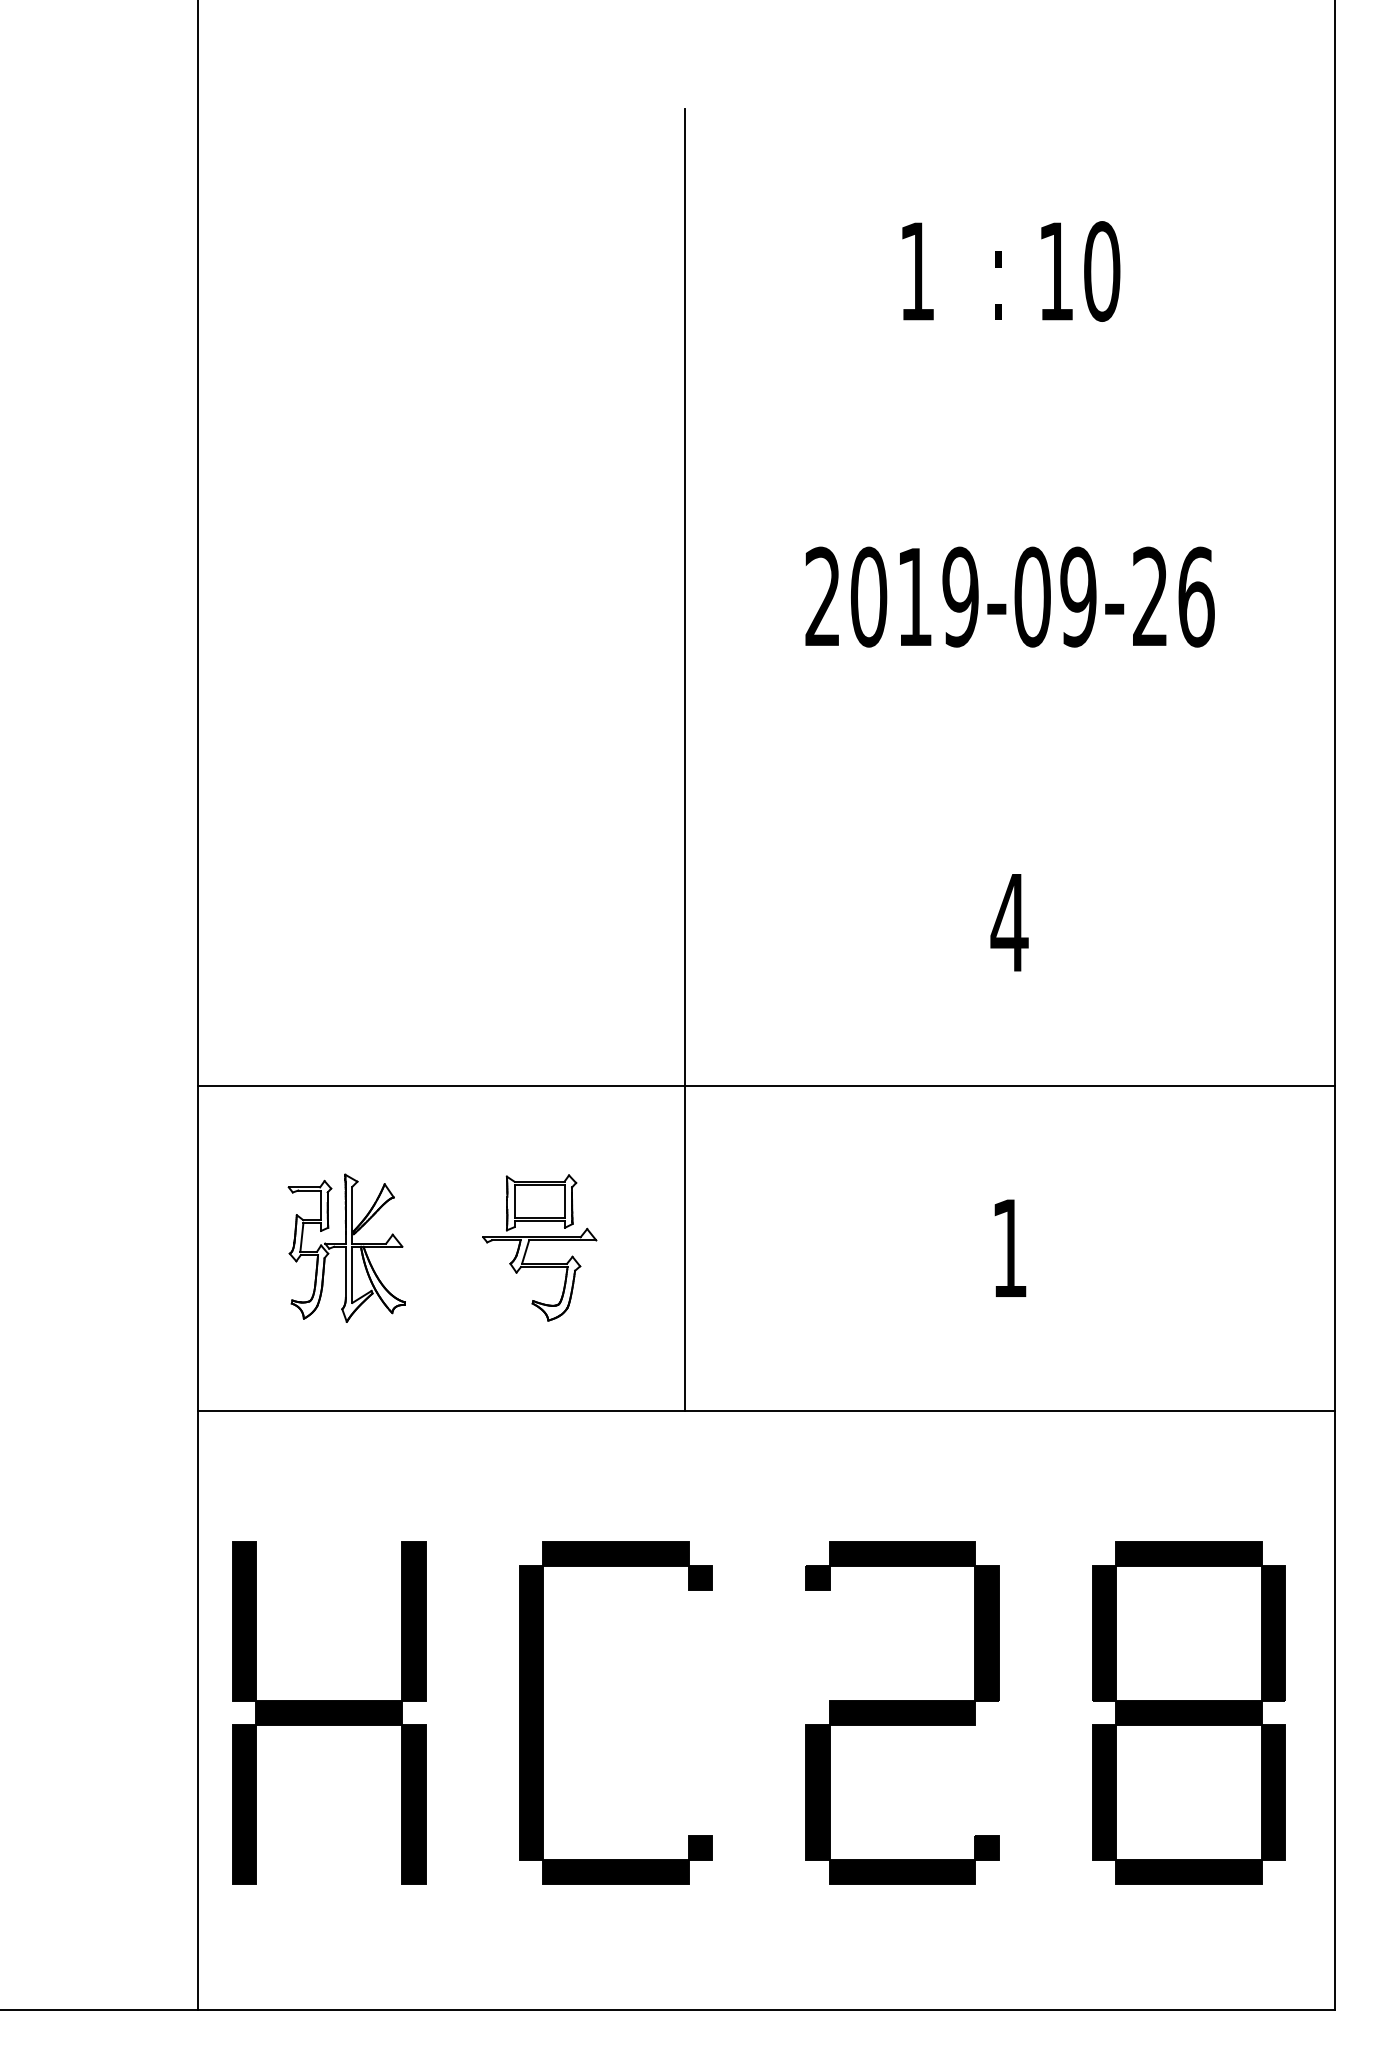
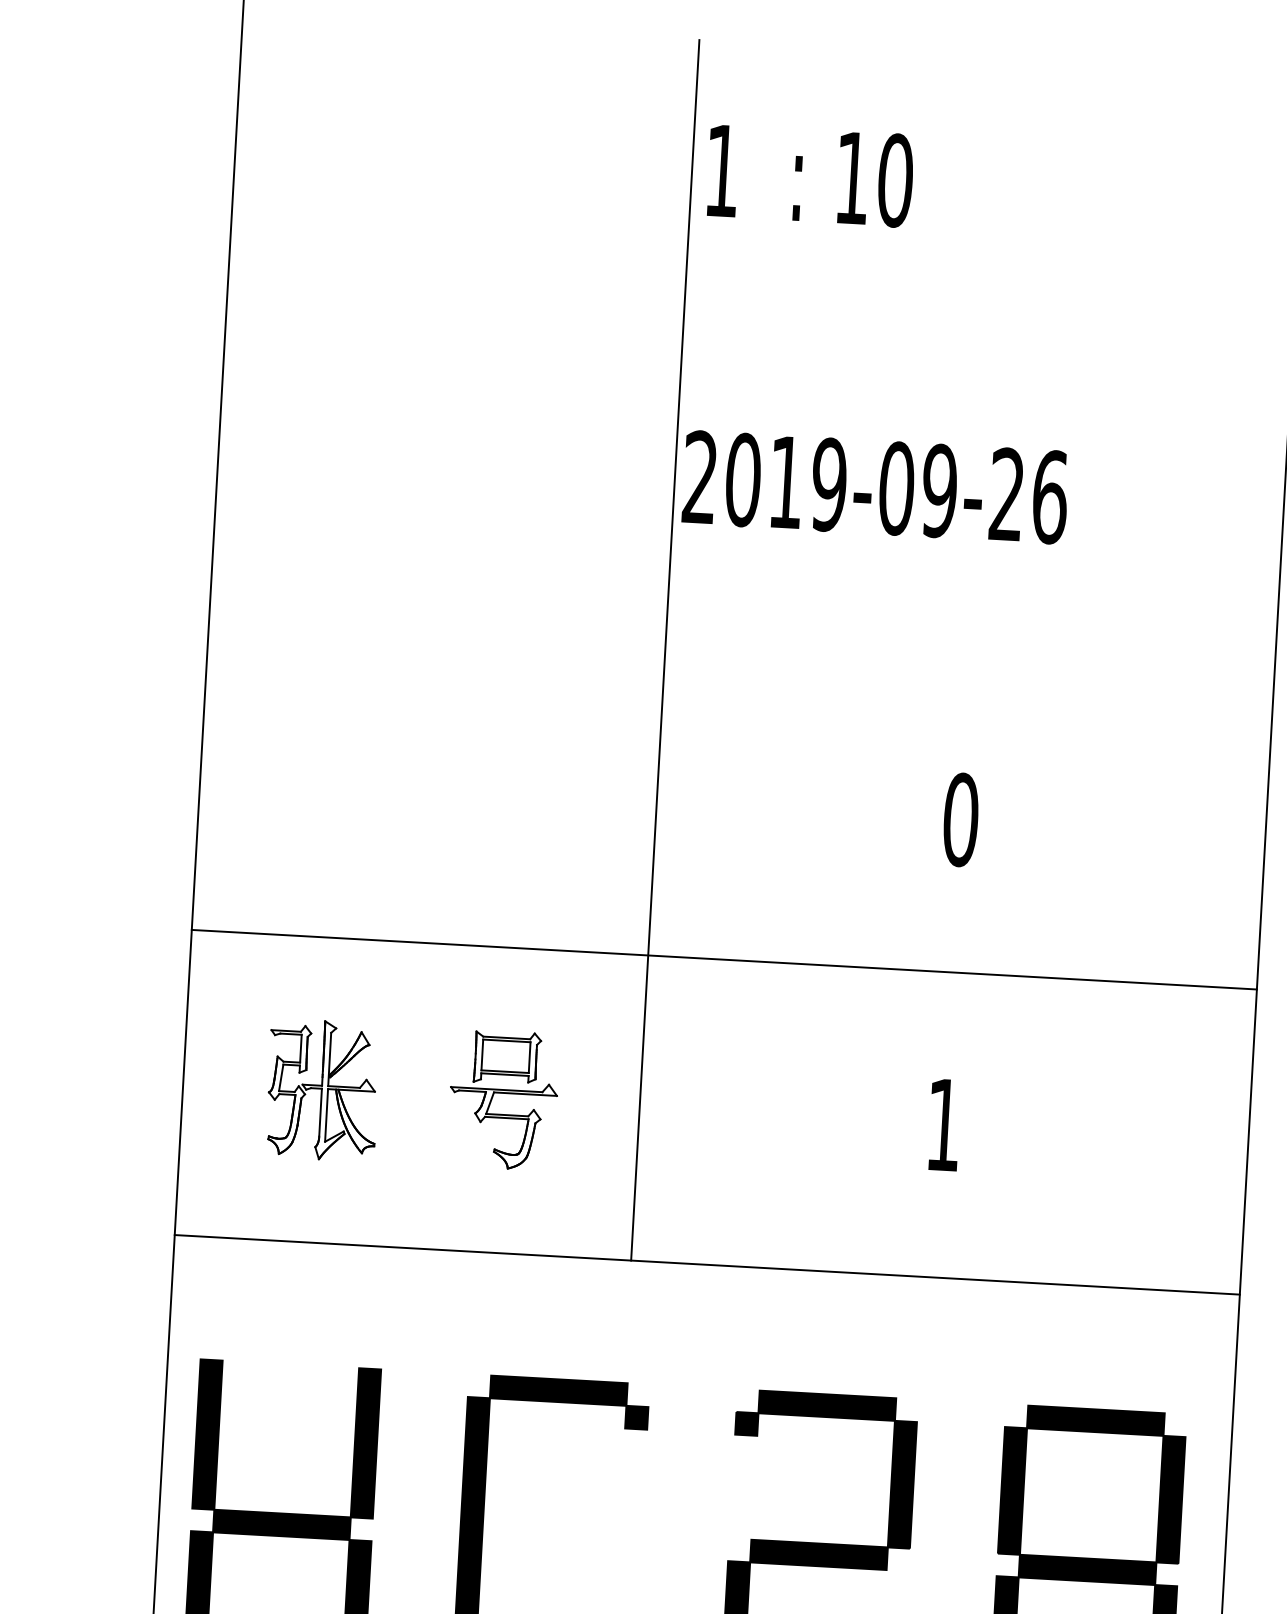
text: (1011, 271) -> (810, 175), moved
text: (1009, 596) -> (875, 486), moved
text: (1009, 922) -> (960, 819), 4 -> 0

